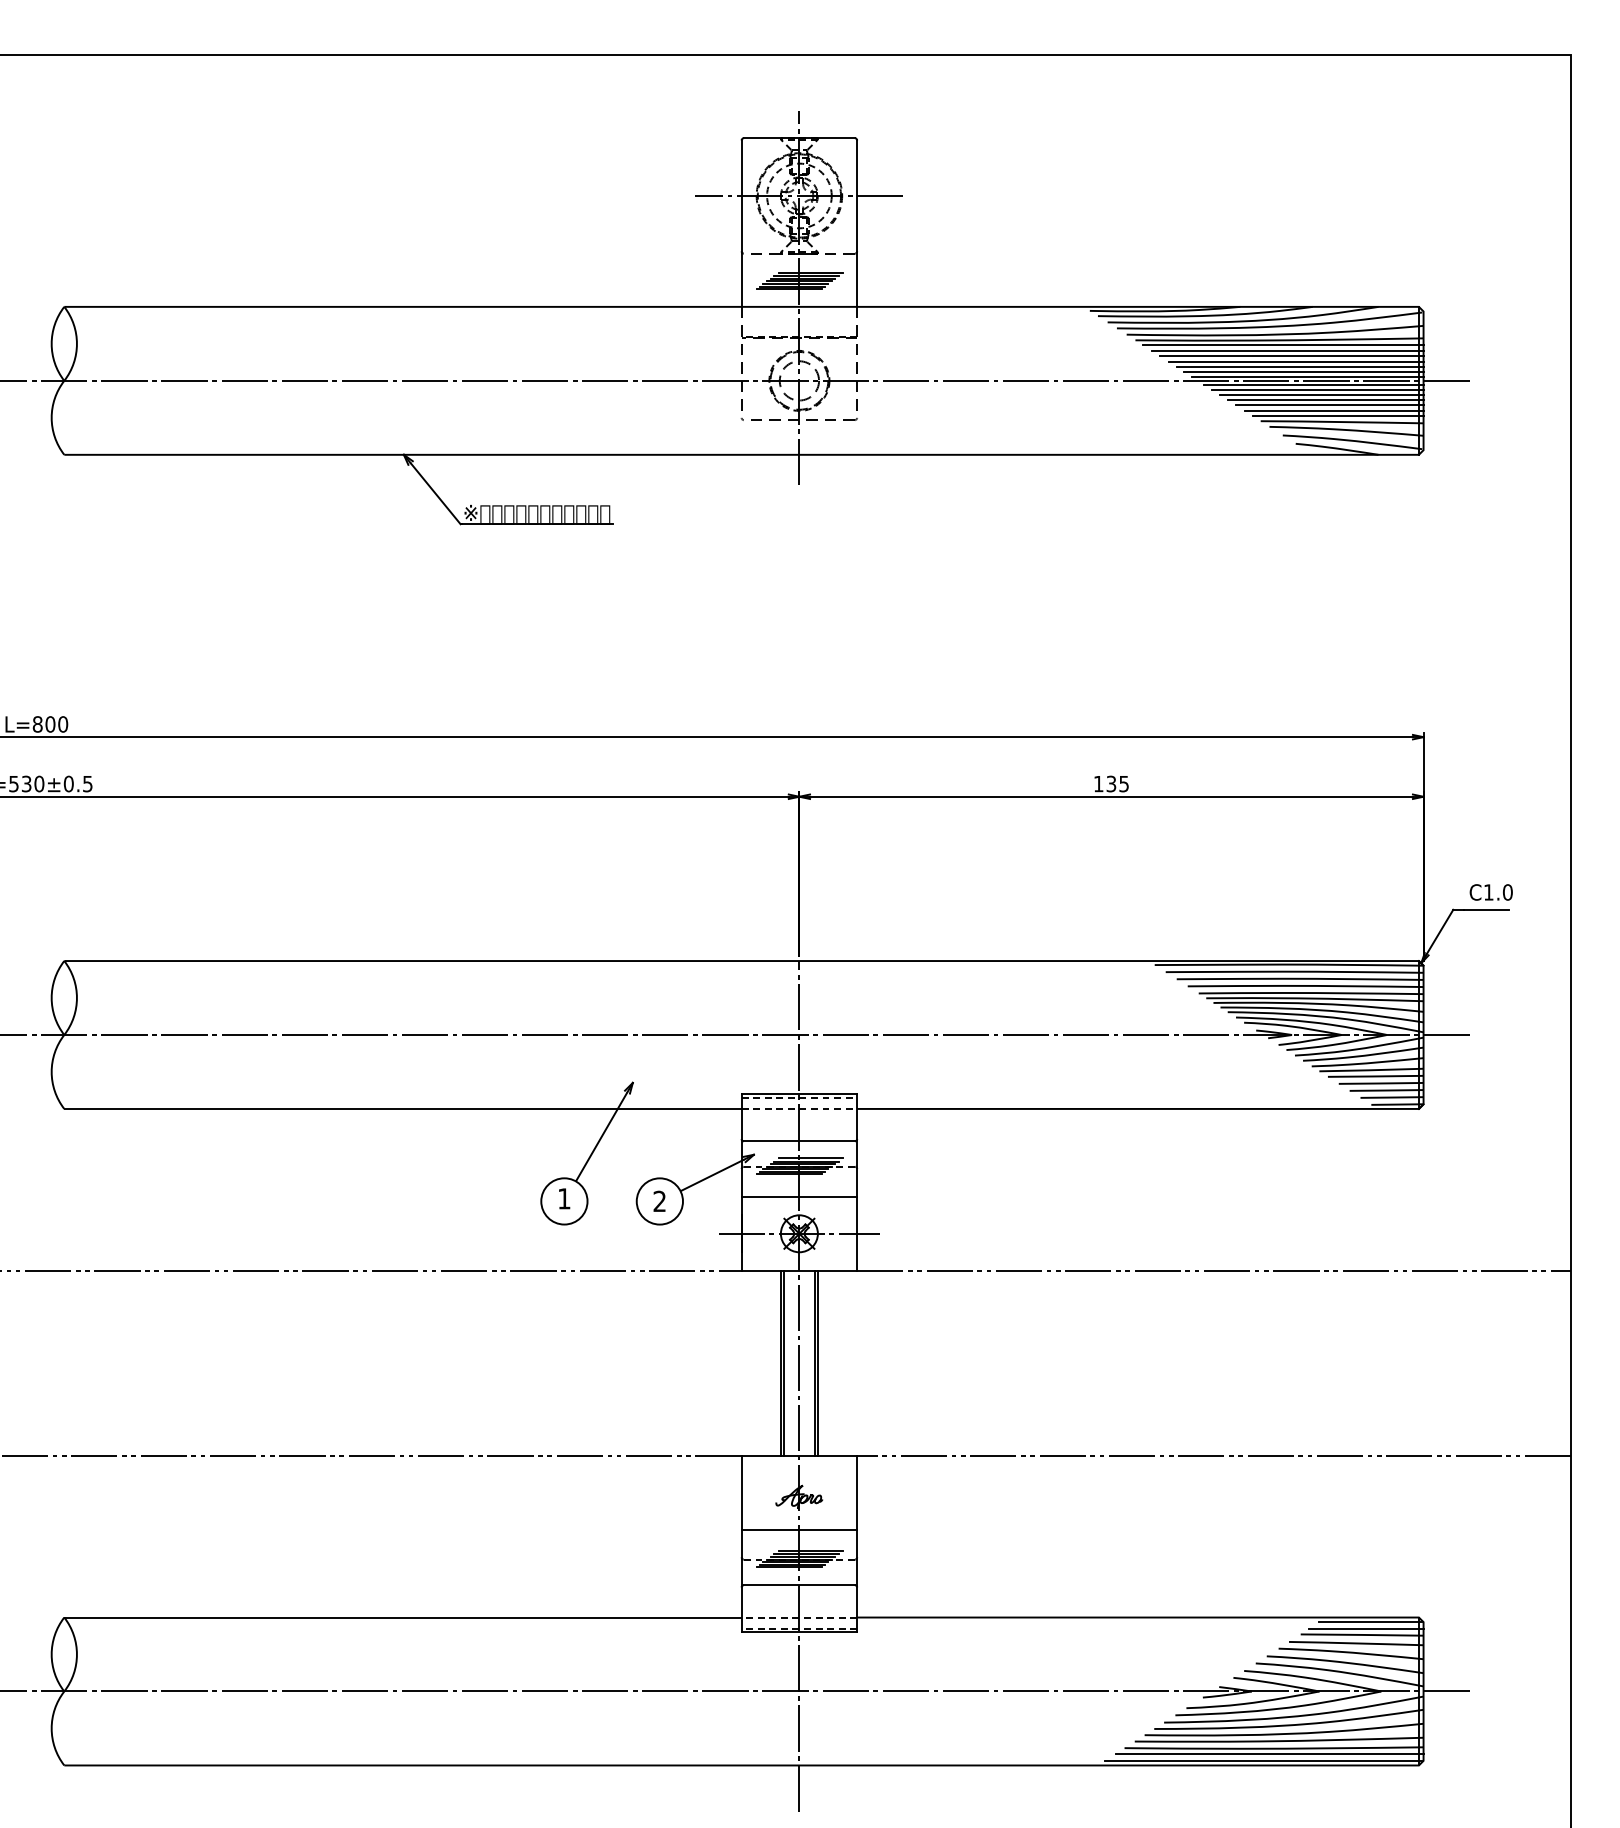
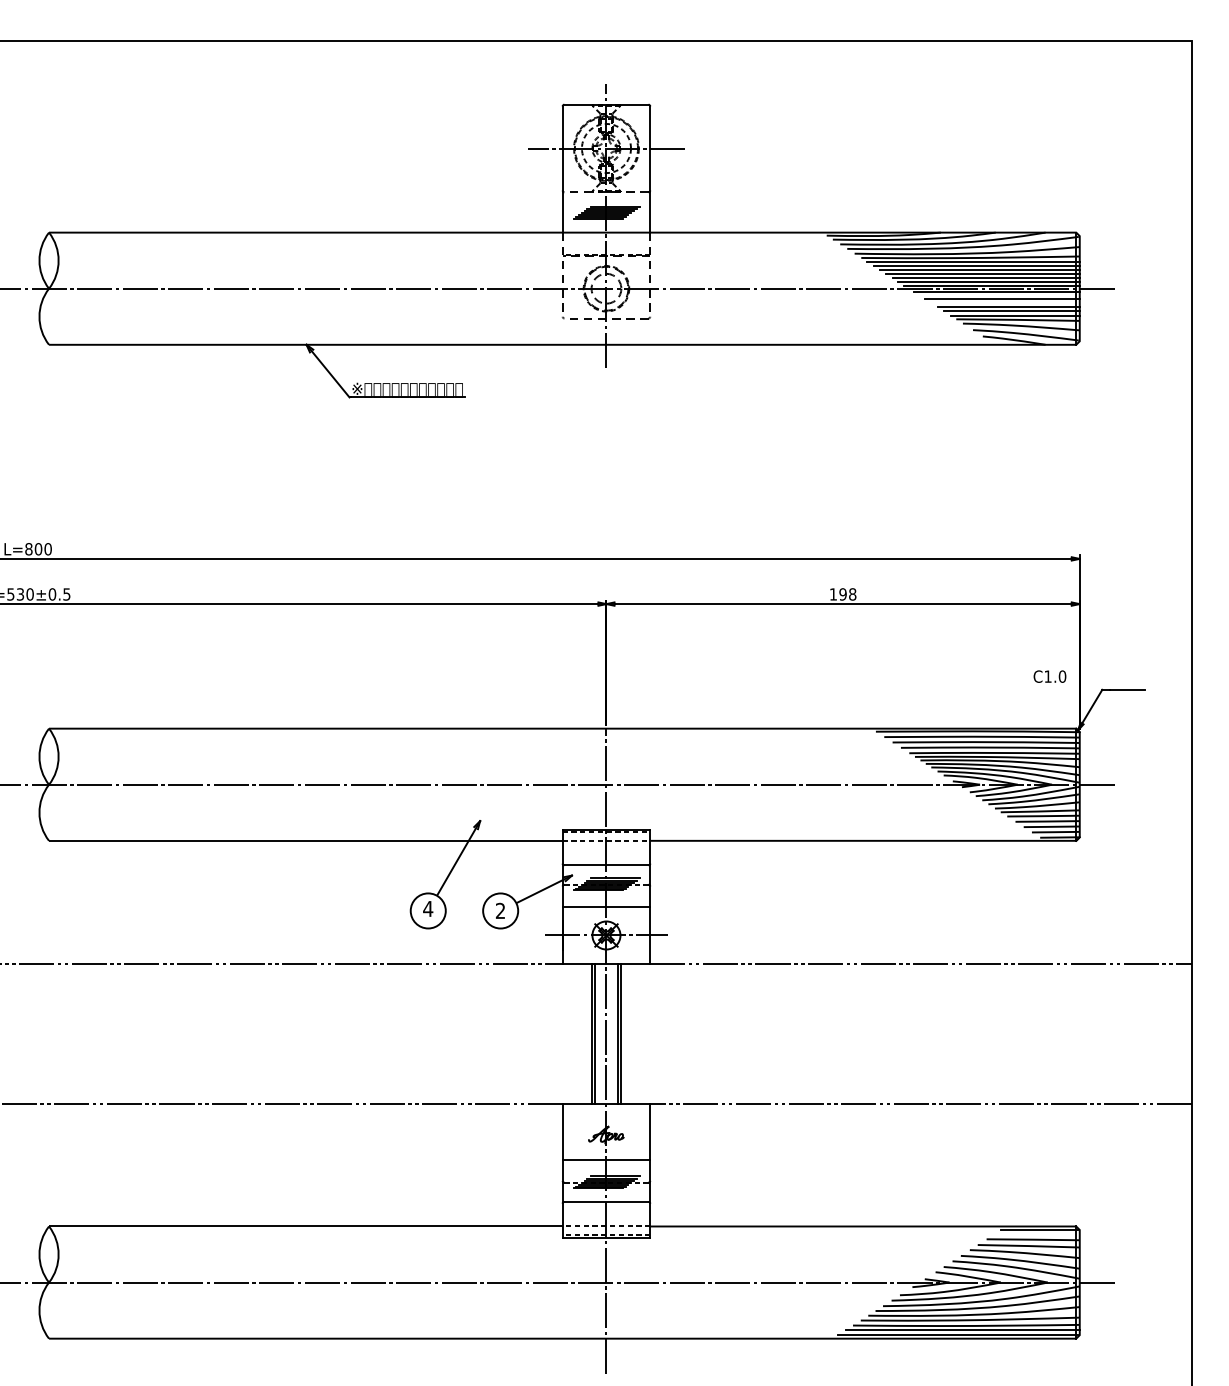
line: (1317, 389) -> (999, 295), removed
line: (1325, 400) -> (1005, 303), removed
text: (1117, 783) -> (847, 594), 135 -> 198
text: (1490, 892) -> (1049, 676), moved
text: (564, 1198) -> (428, 908), 1 -> 4
line: (1366, 1629) -> (1036, 1235), removed

